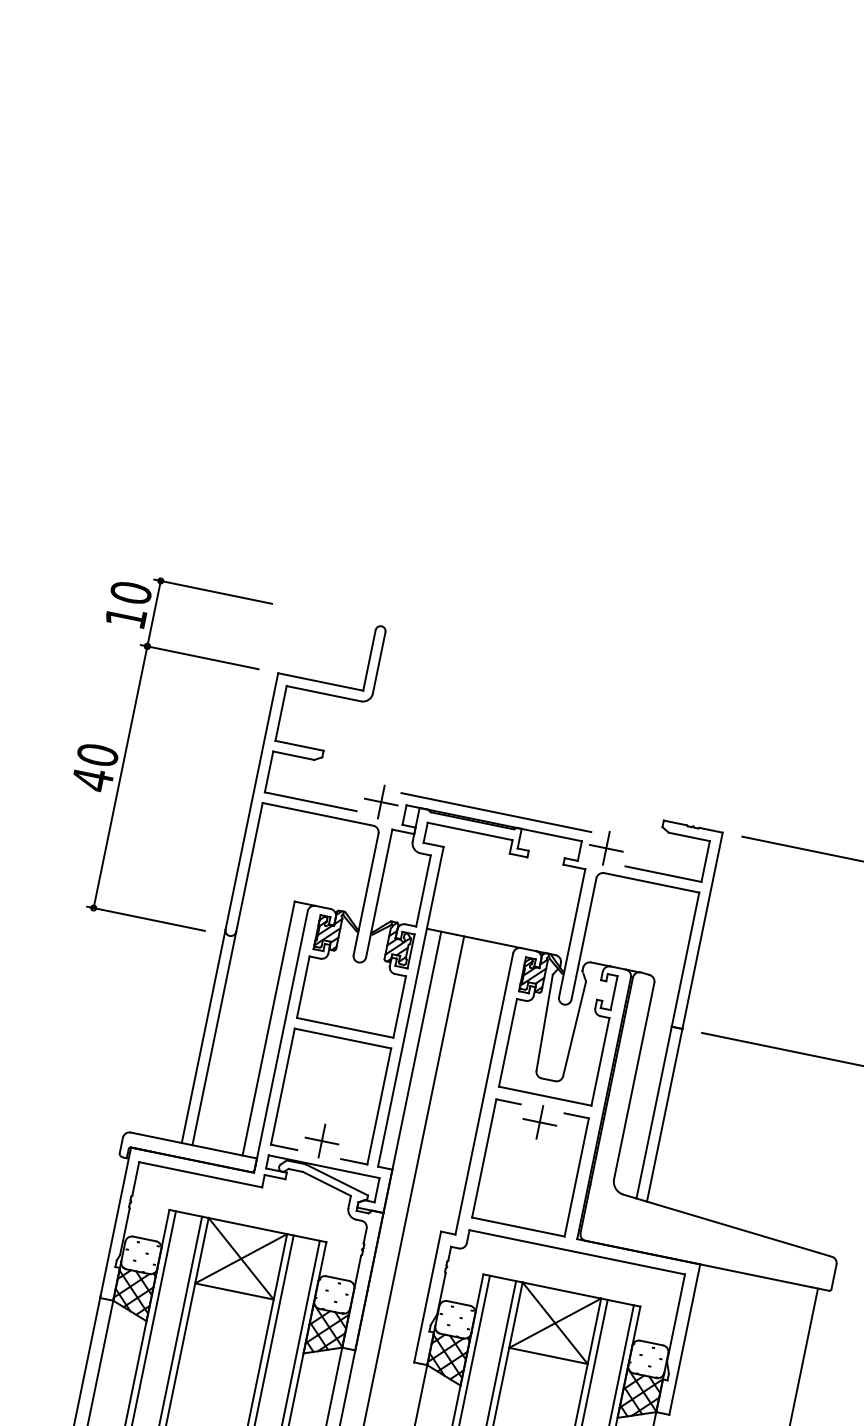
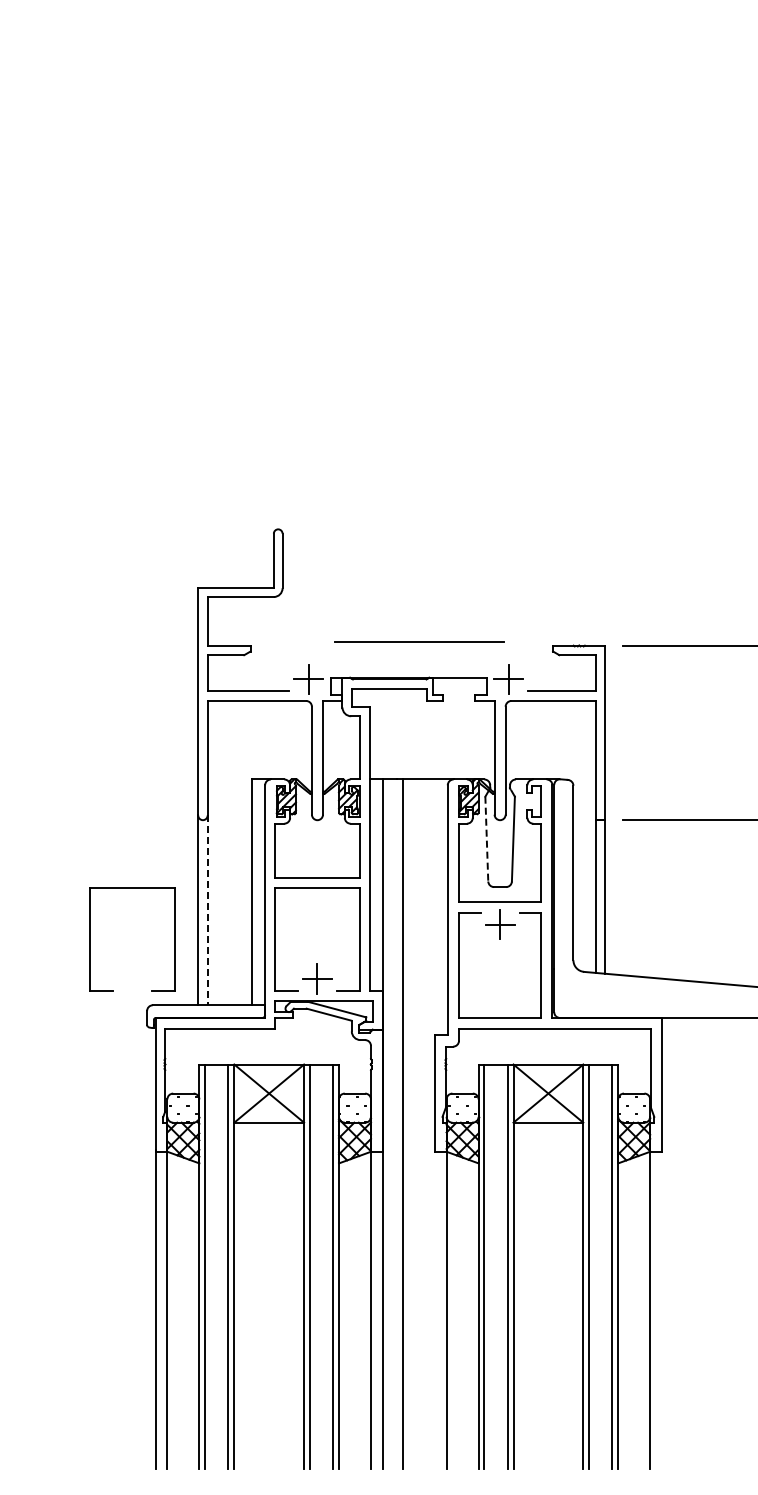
part: (127, 744) -> (82, 674), removed
line: (496, 811) -> (419, 641), moved
line: (544, 1023) -> (486, 839), solid -> dashed
line: (214, 1038) -> (207, 910), solid -> dashed
part: (75, 1044) -> (90, 939), added

